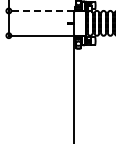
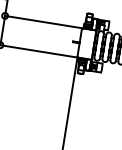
line: (41, 10) -> (43, 21), dashed -> solid

